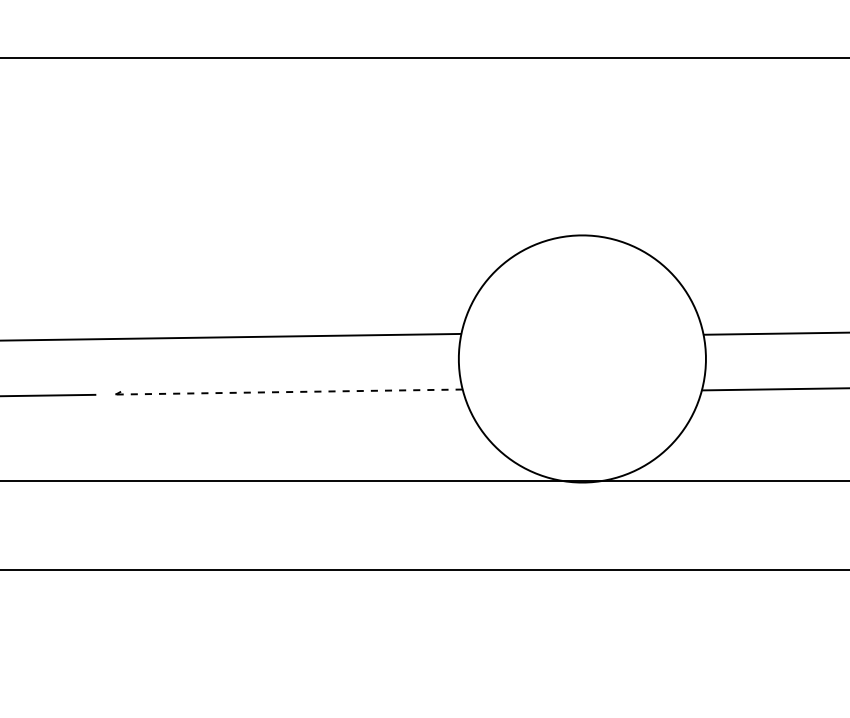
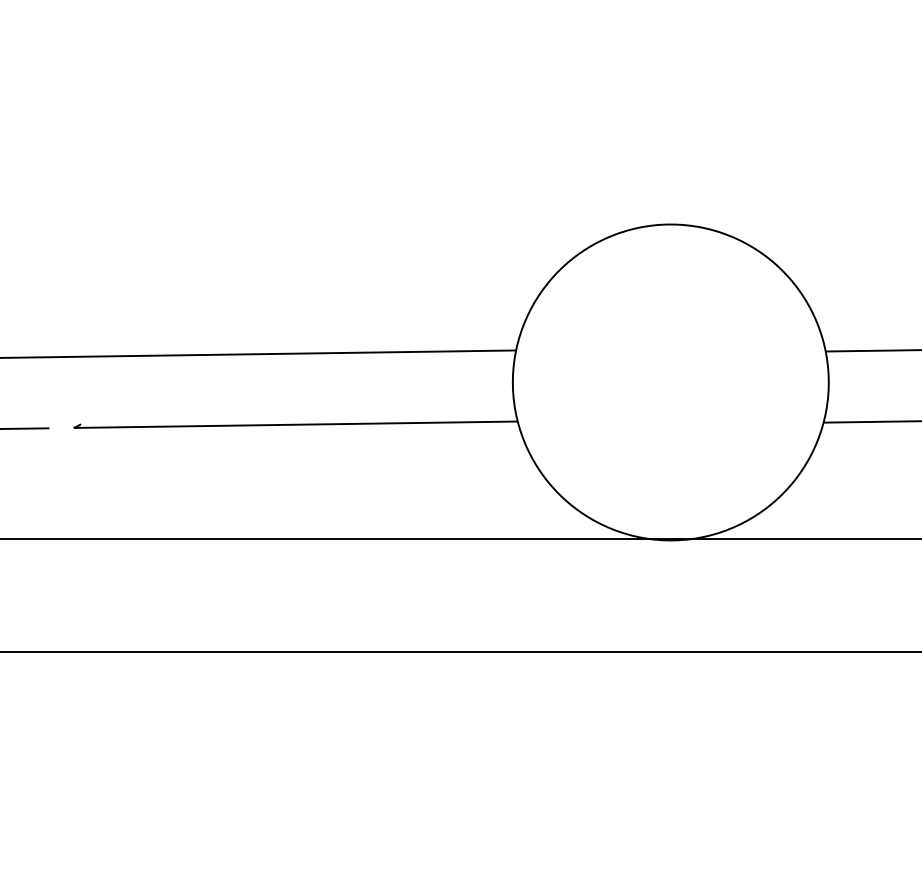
line: (289, 392) -> (296, 425), dashed -> solid

